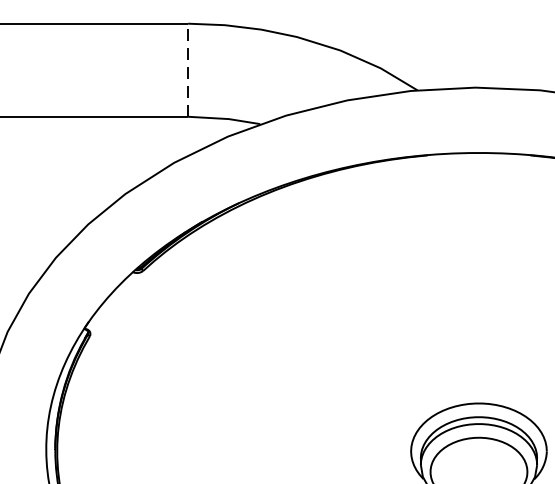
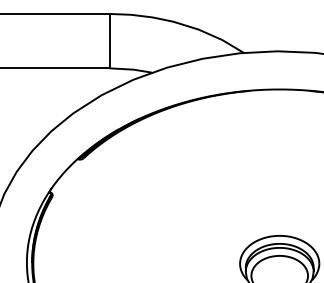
line: (187, 69) -> (109, 40), dashed -> solid

